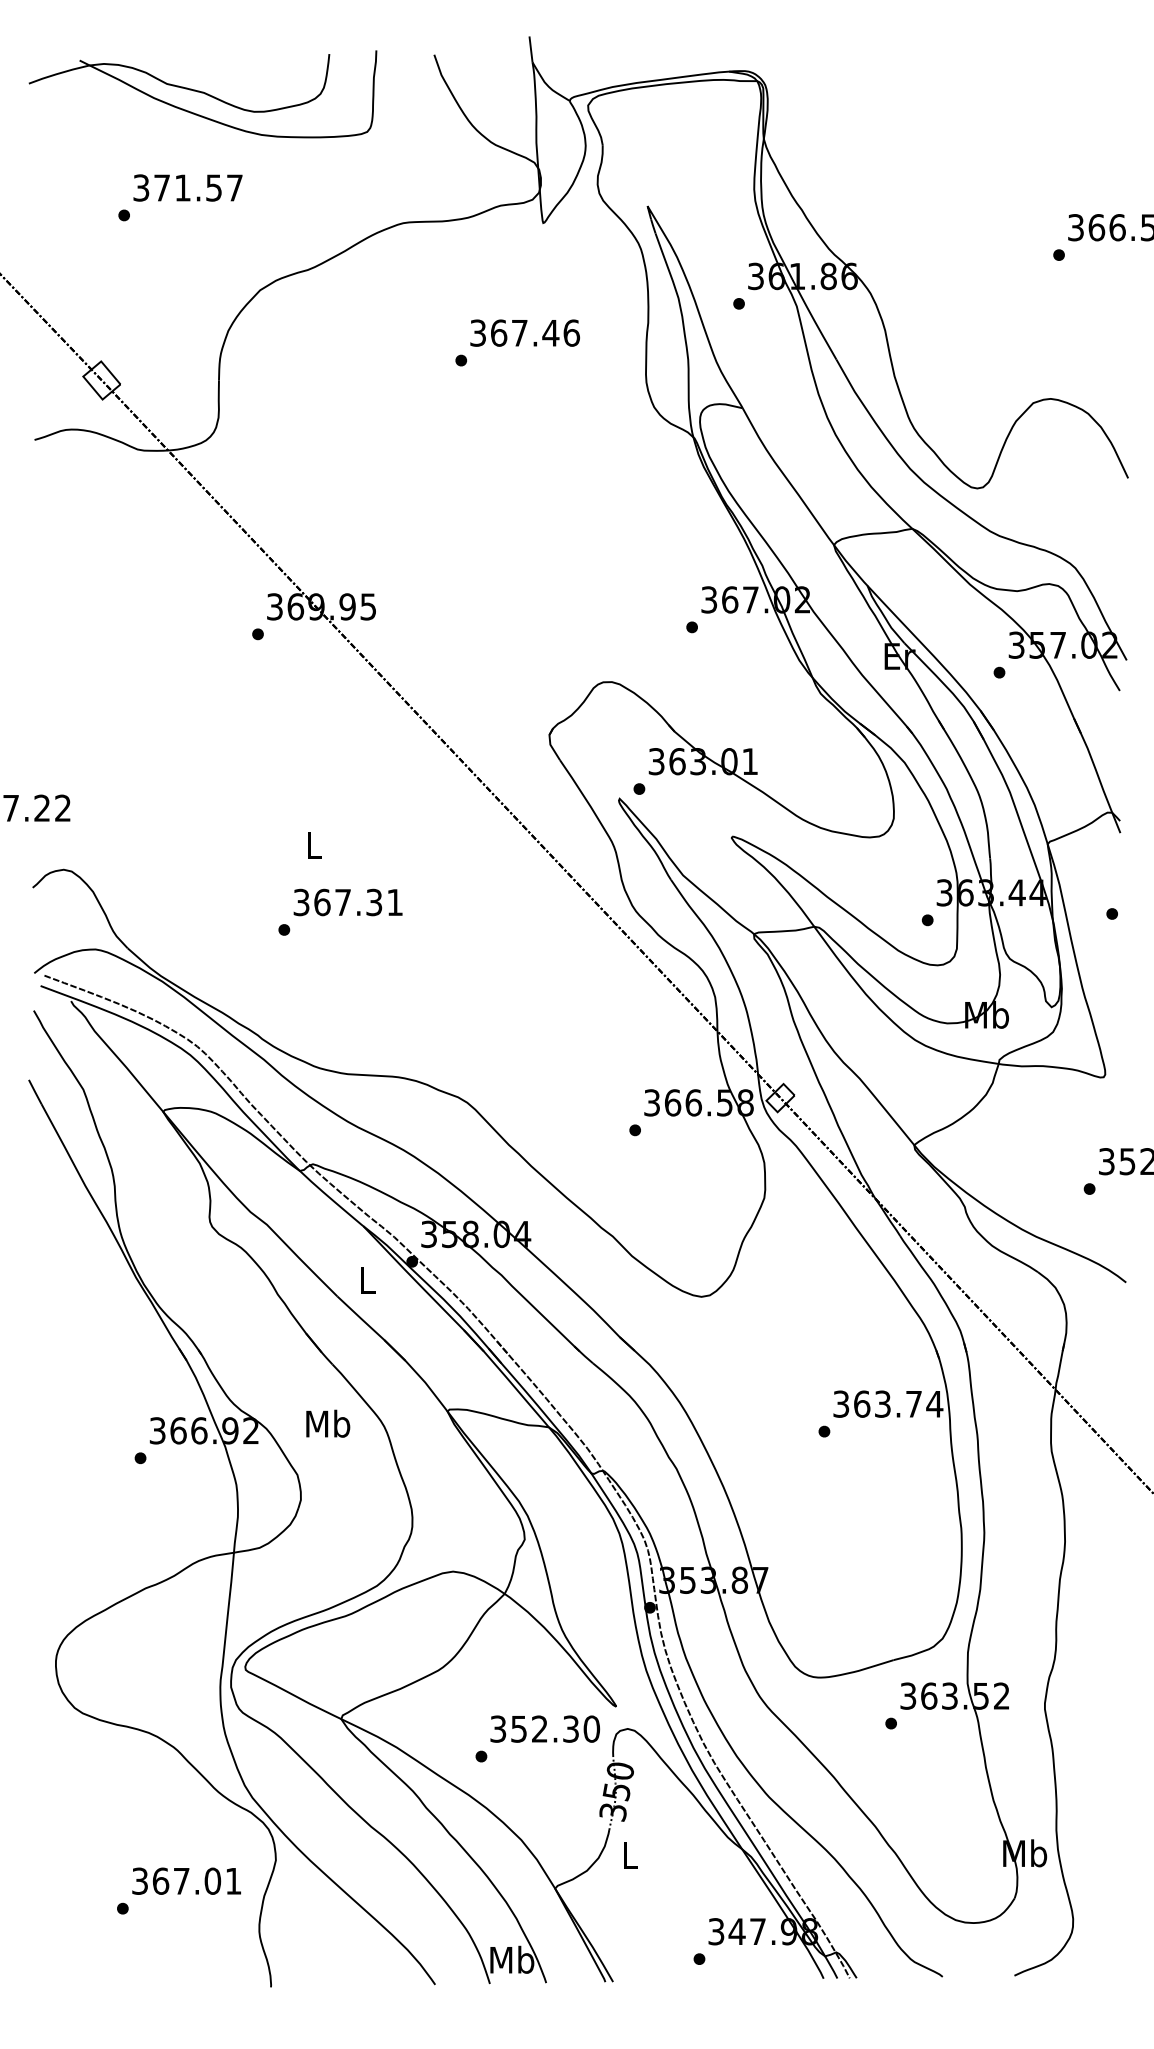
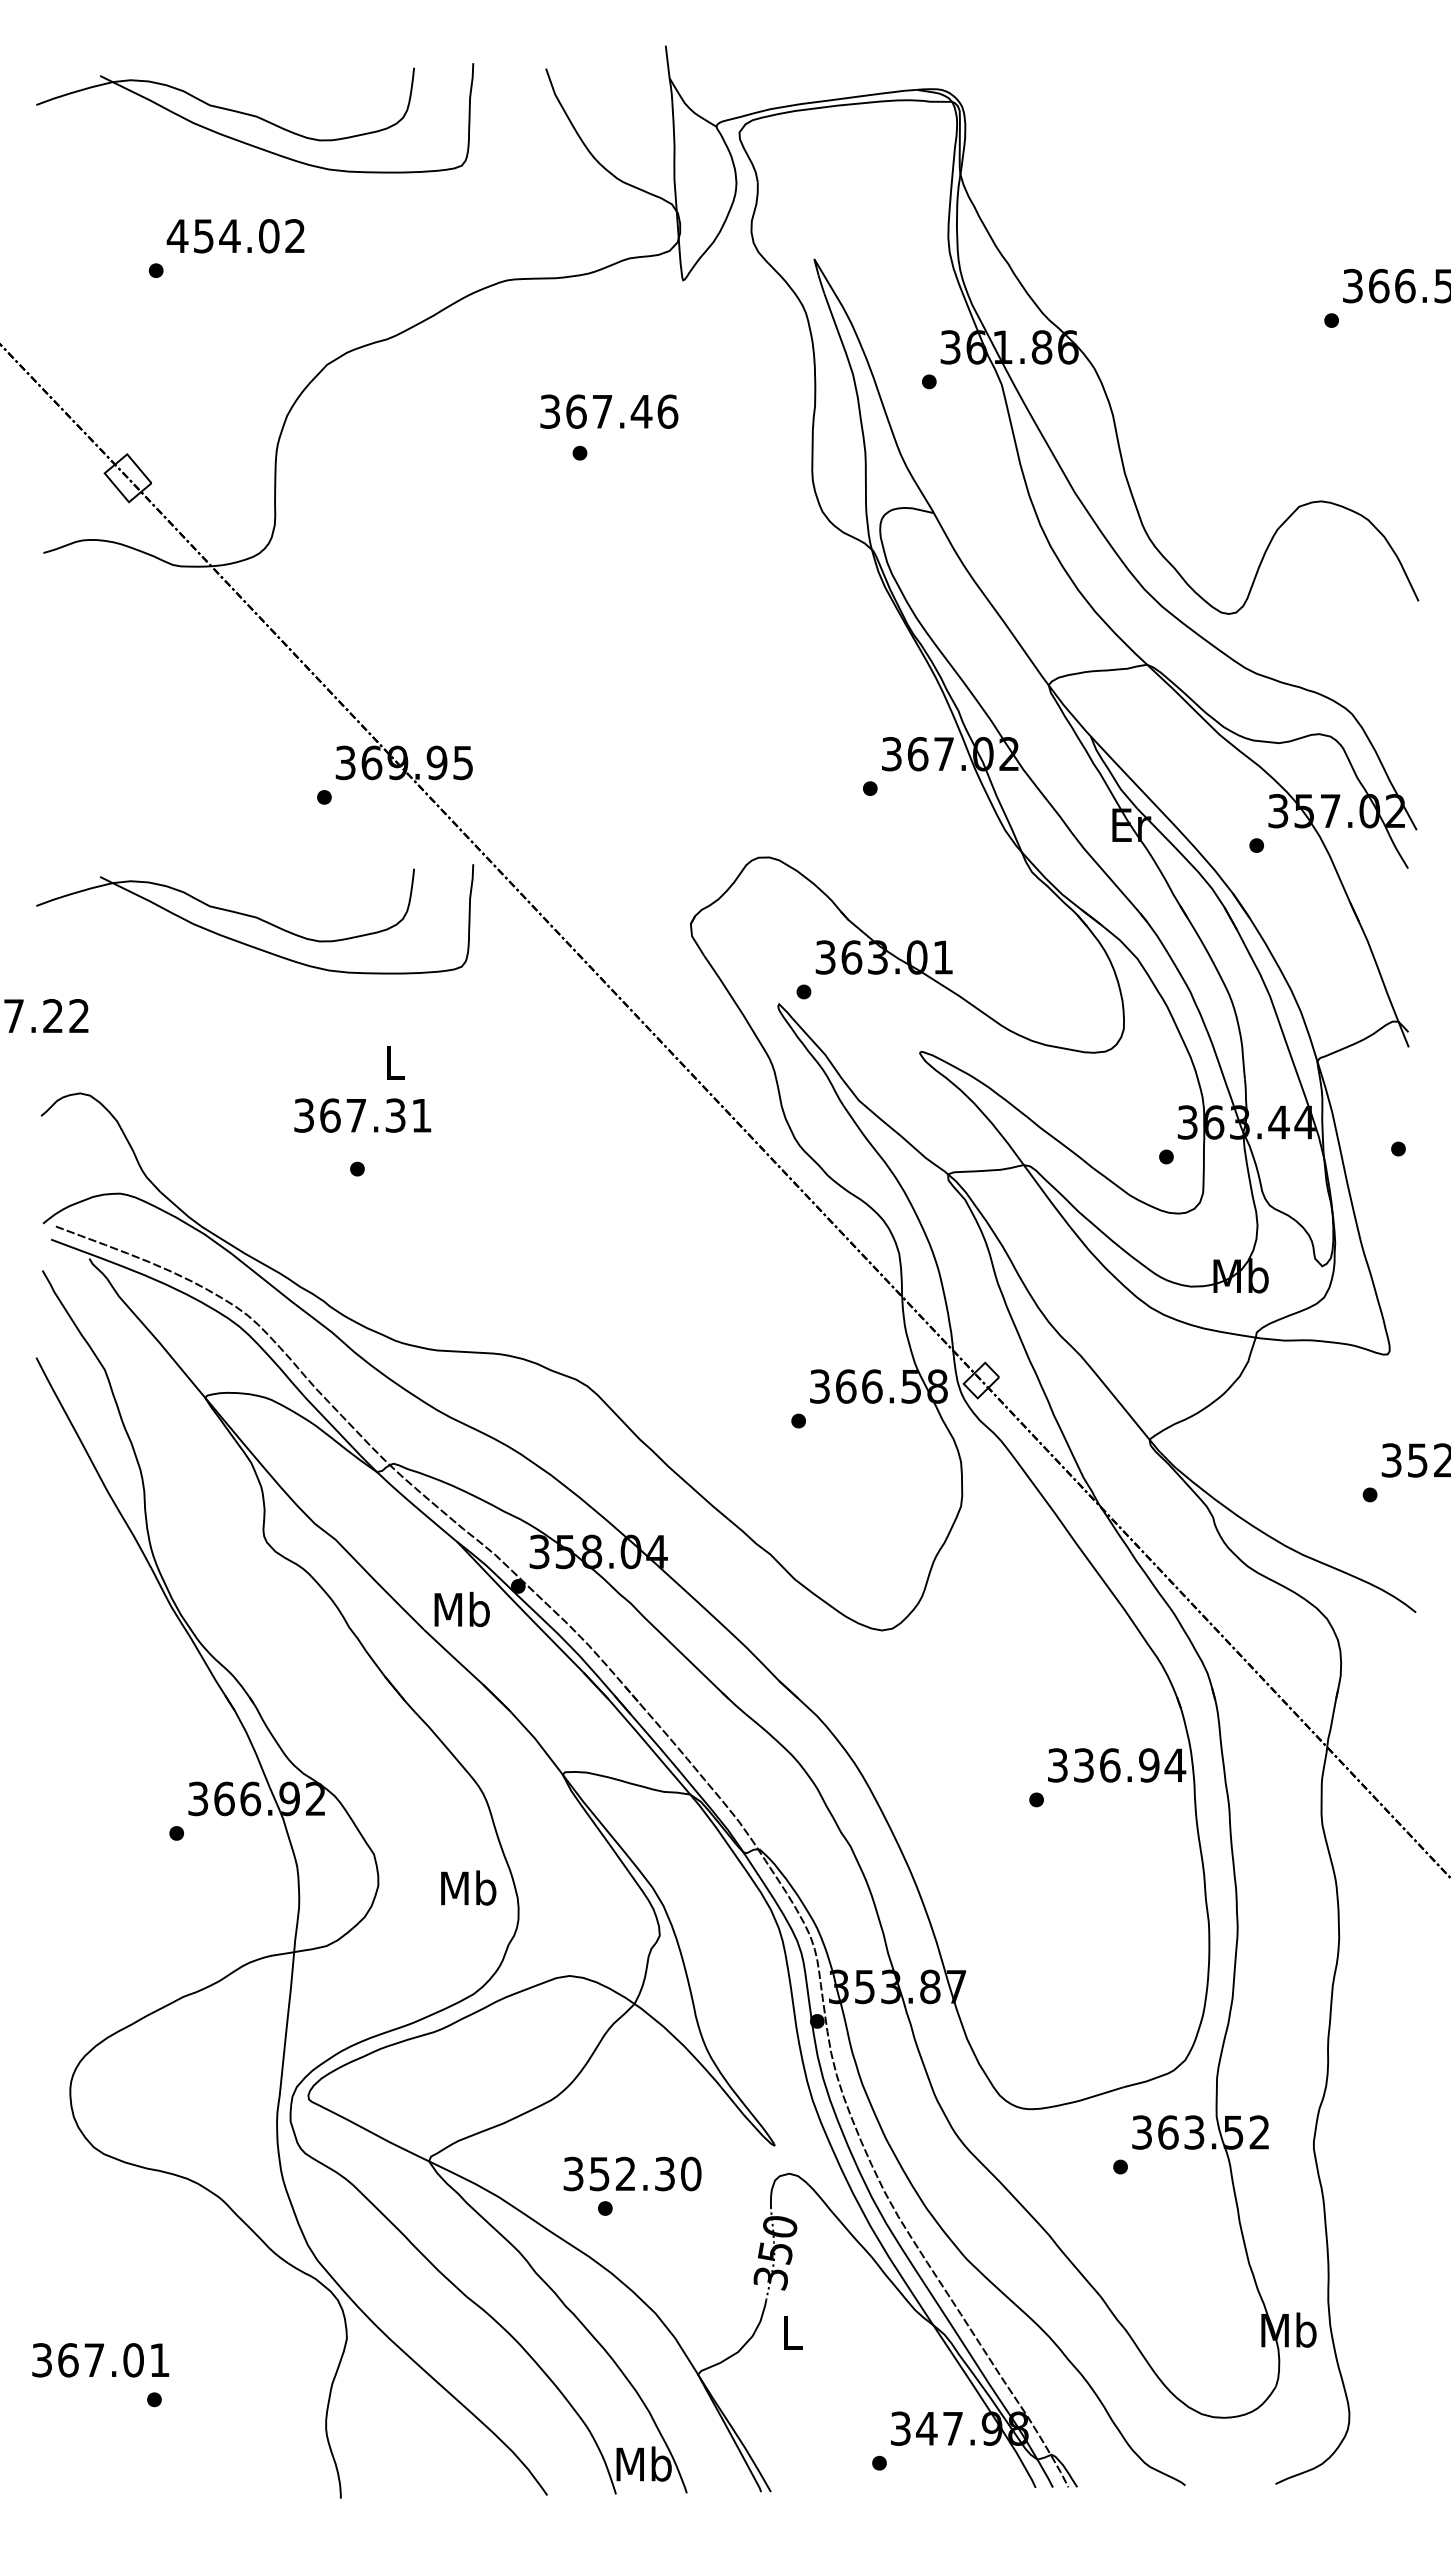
text: (187, 188) -> (235, 236), 371.57 -> 454.02
text: (525, 332) -> (609, 411), moved
part: (203, 731) -> (255, 919), added
text: (347, 902) -> (362, 1115), moved
text: (367, 1280) -> (461, 1609), L -> Mb
text: (887, 1404) -> (1116, 1765), 363.74 -> 336.94
text: (328, 1423) -> (468, 1887), moved
text: (545, 1728) -> (632, 2173), moved
text: (186, 1881) -> (100, 2360), moved

